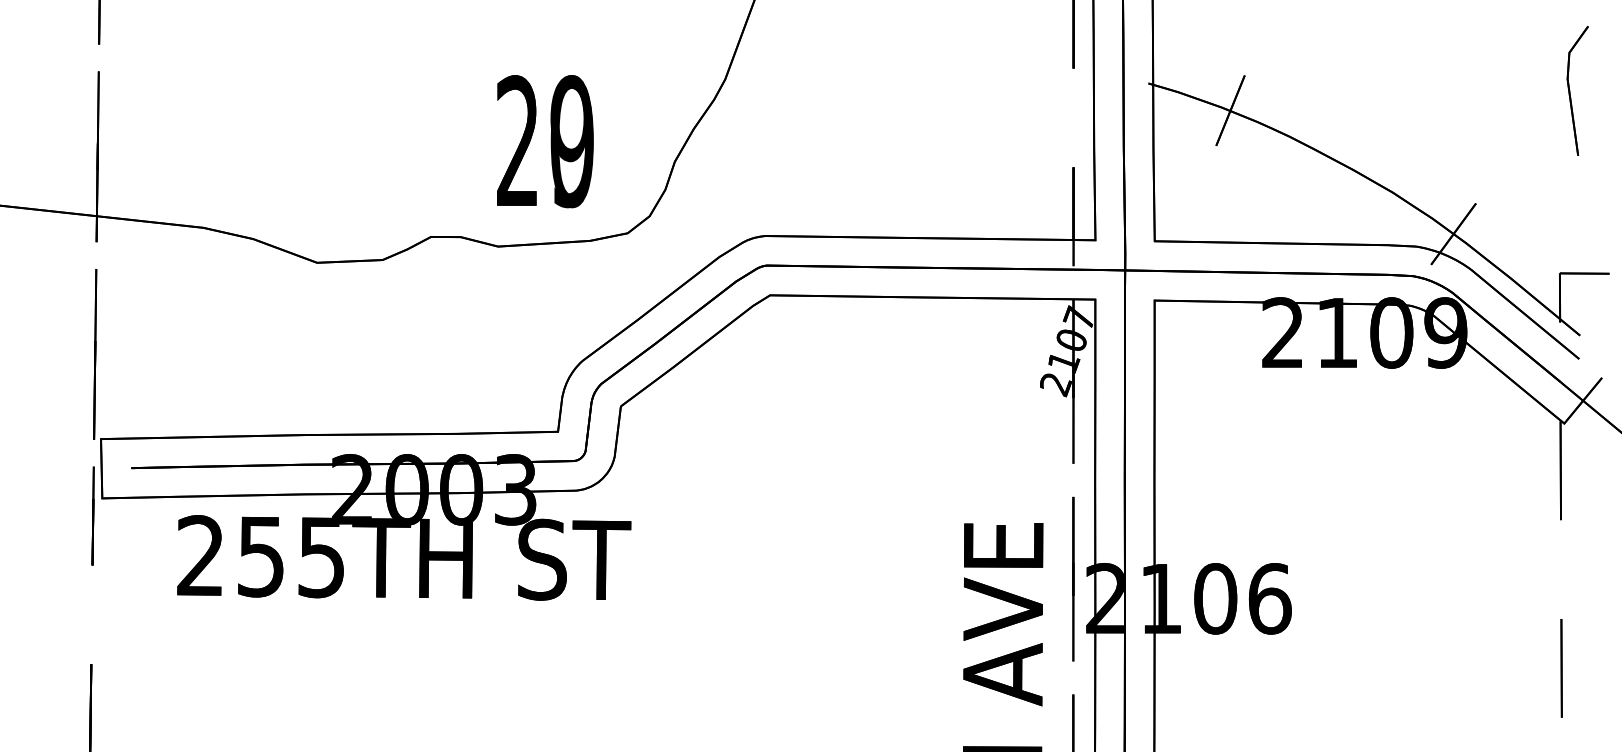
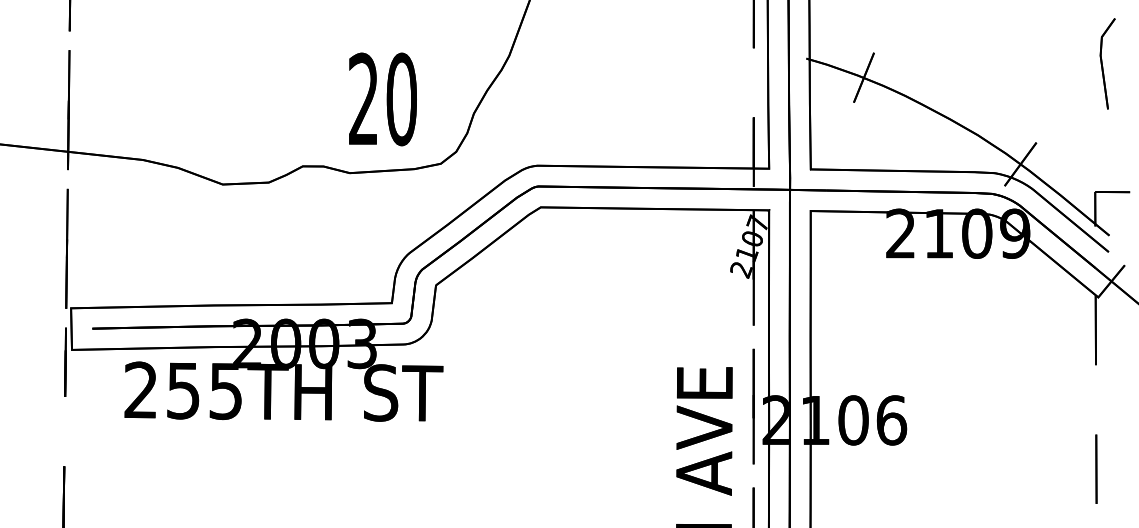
text: (571, 141) -> (401, 99), 29 -> 20

